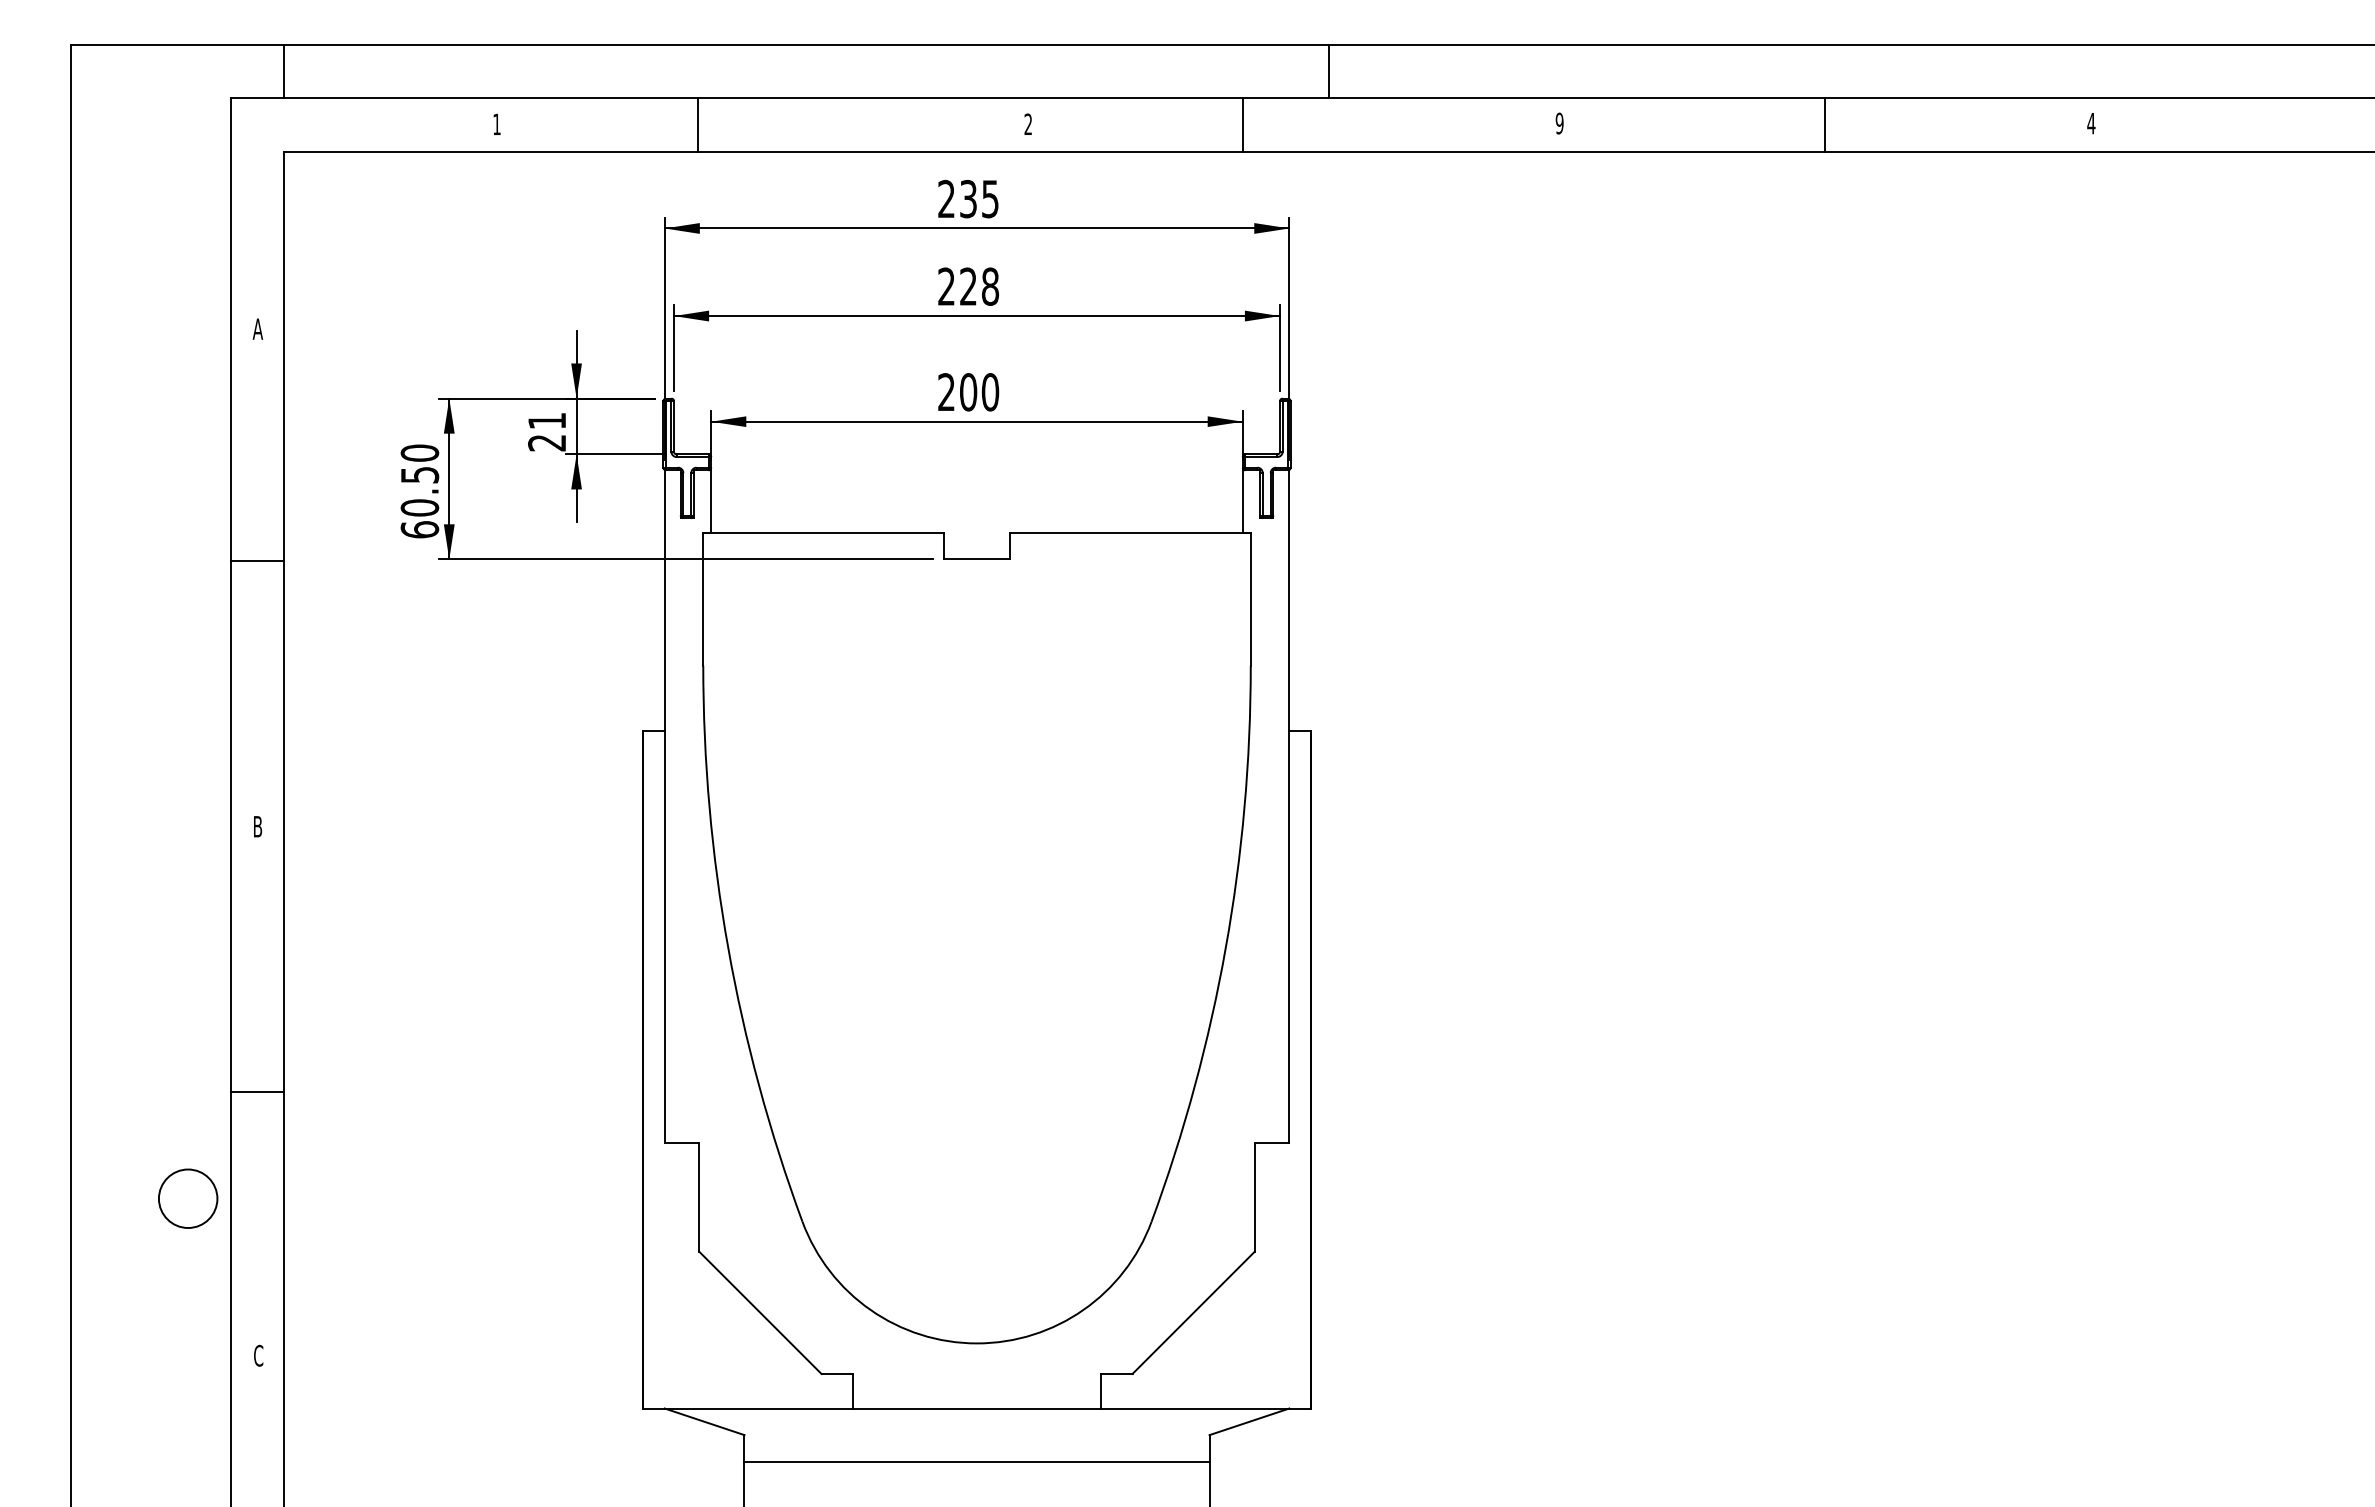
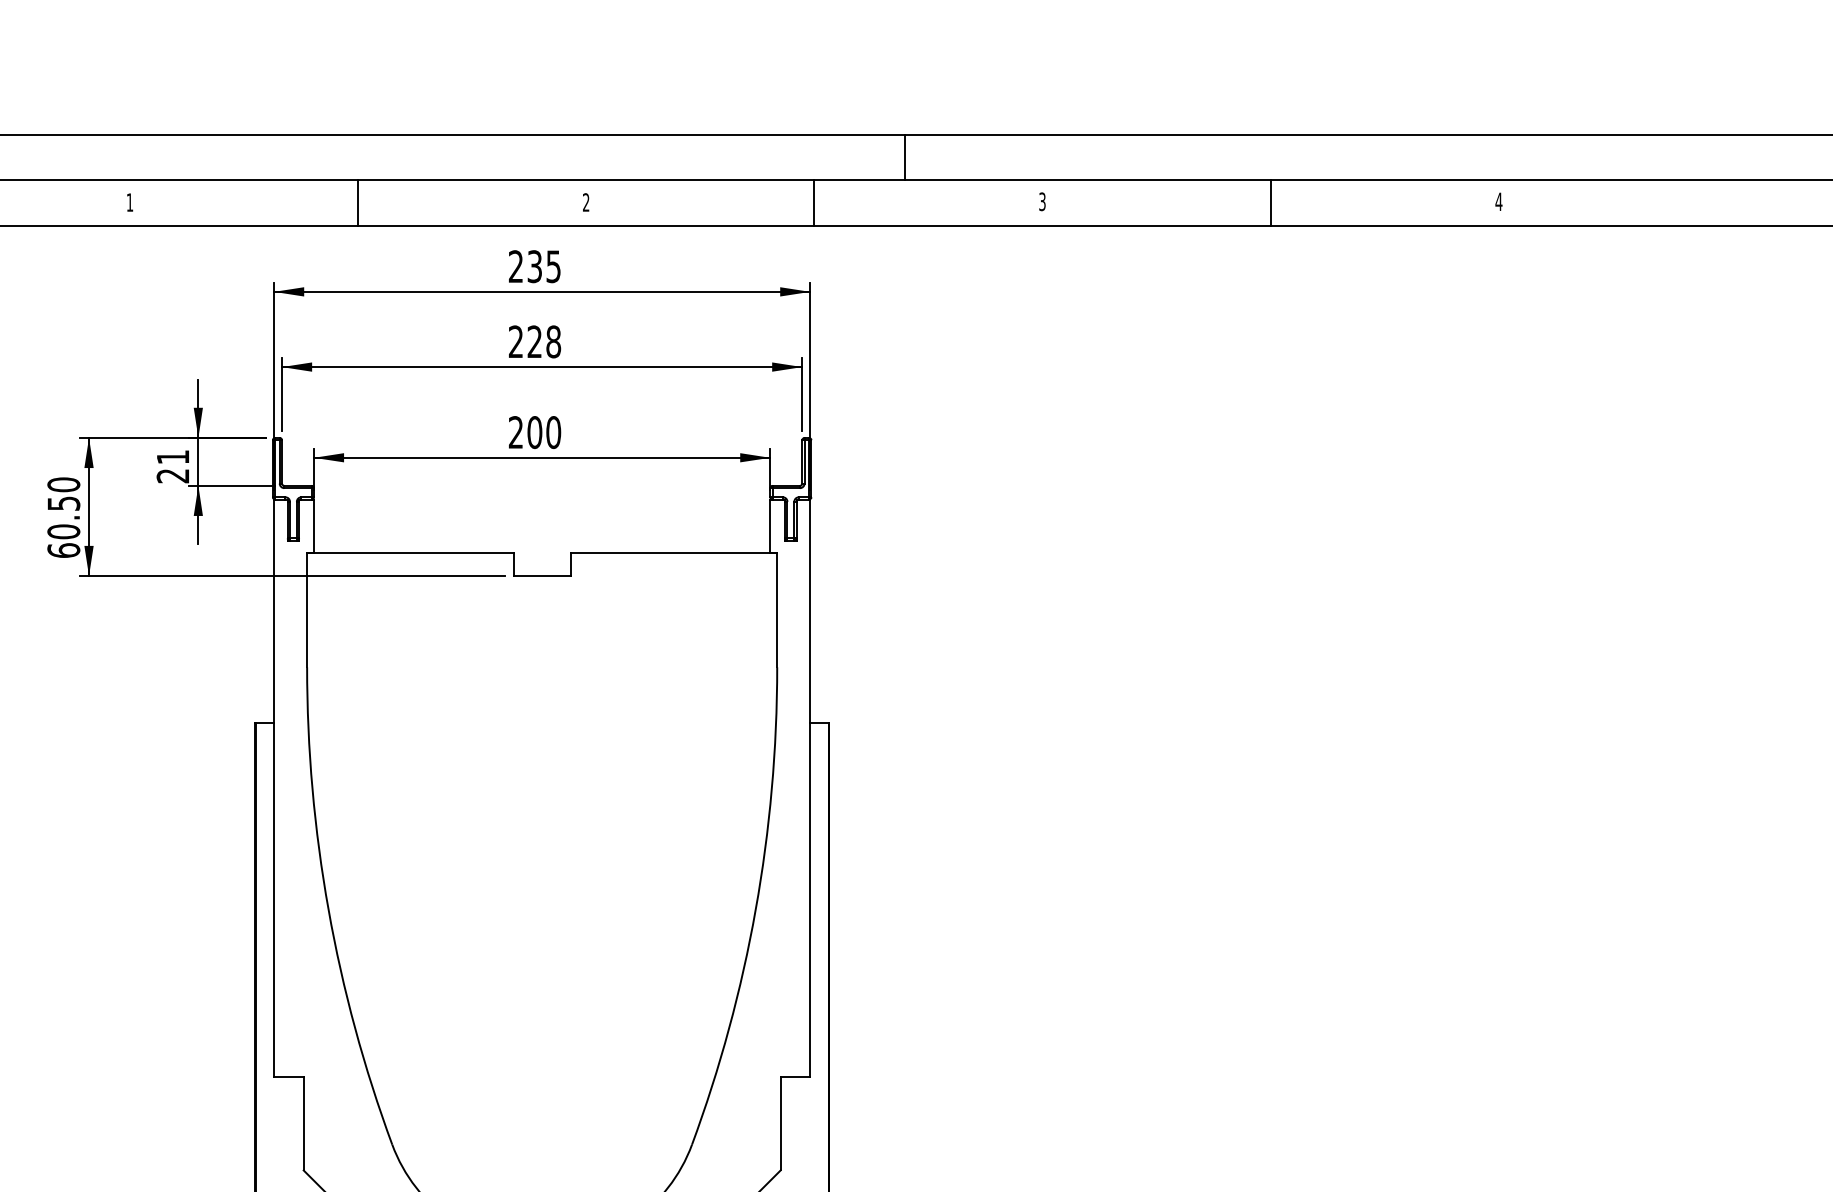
line: (1329, 71) -> (905, 157), moved
text: (1559, 123) -> (1042, 201), 9 -> 3
line: (698, 124) -> (357, 202), moved
line: (1242, 124) -> (813, 202), moved

